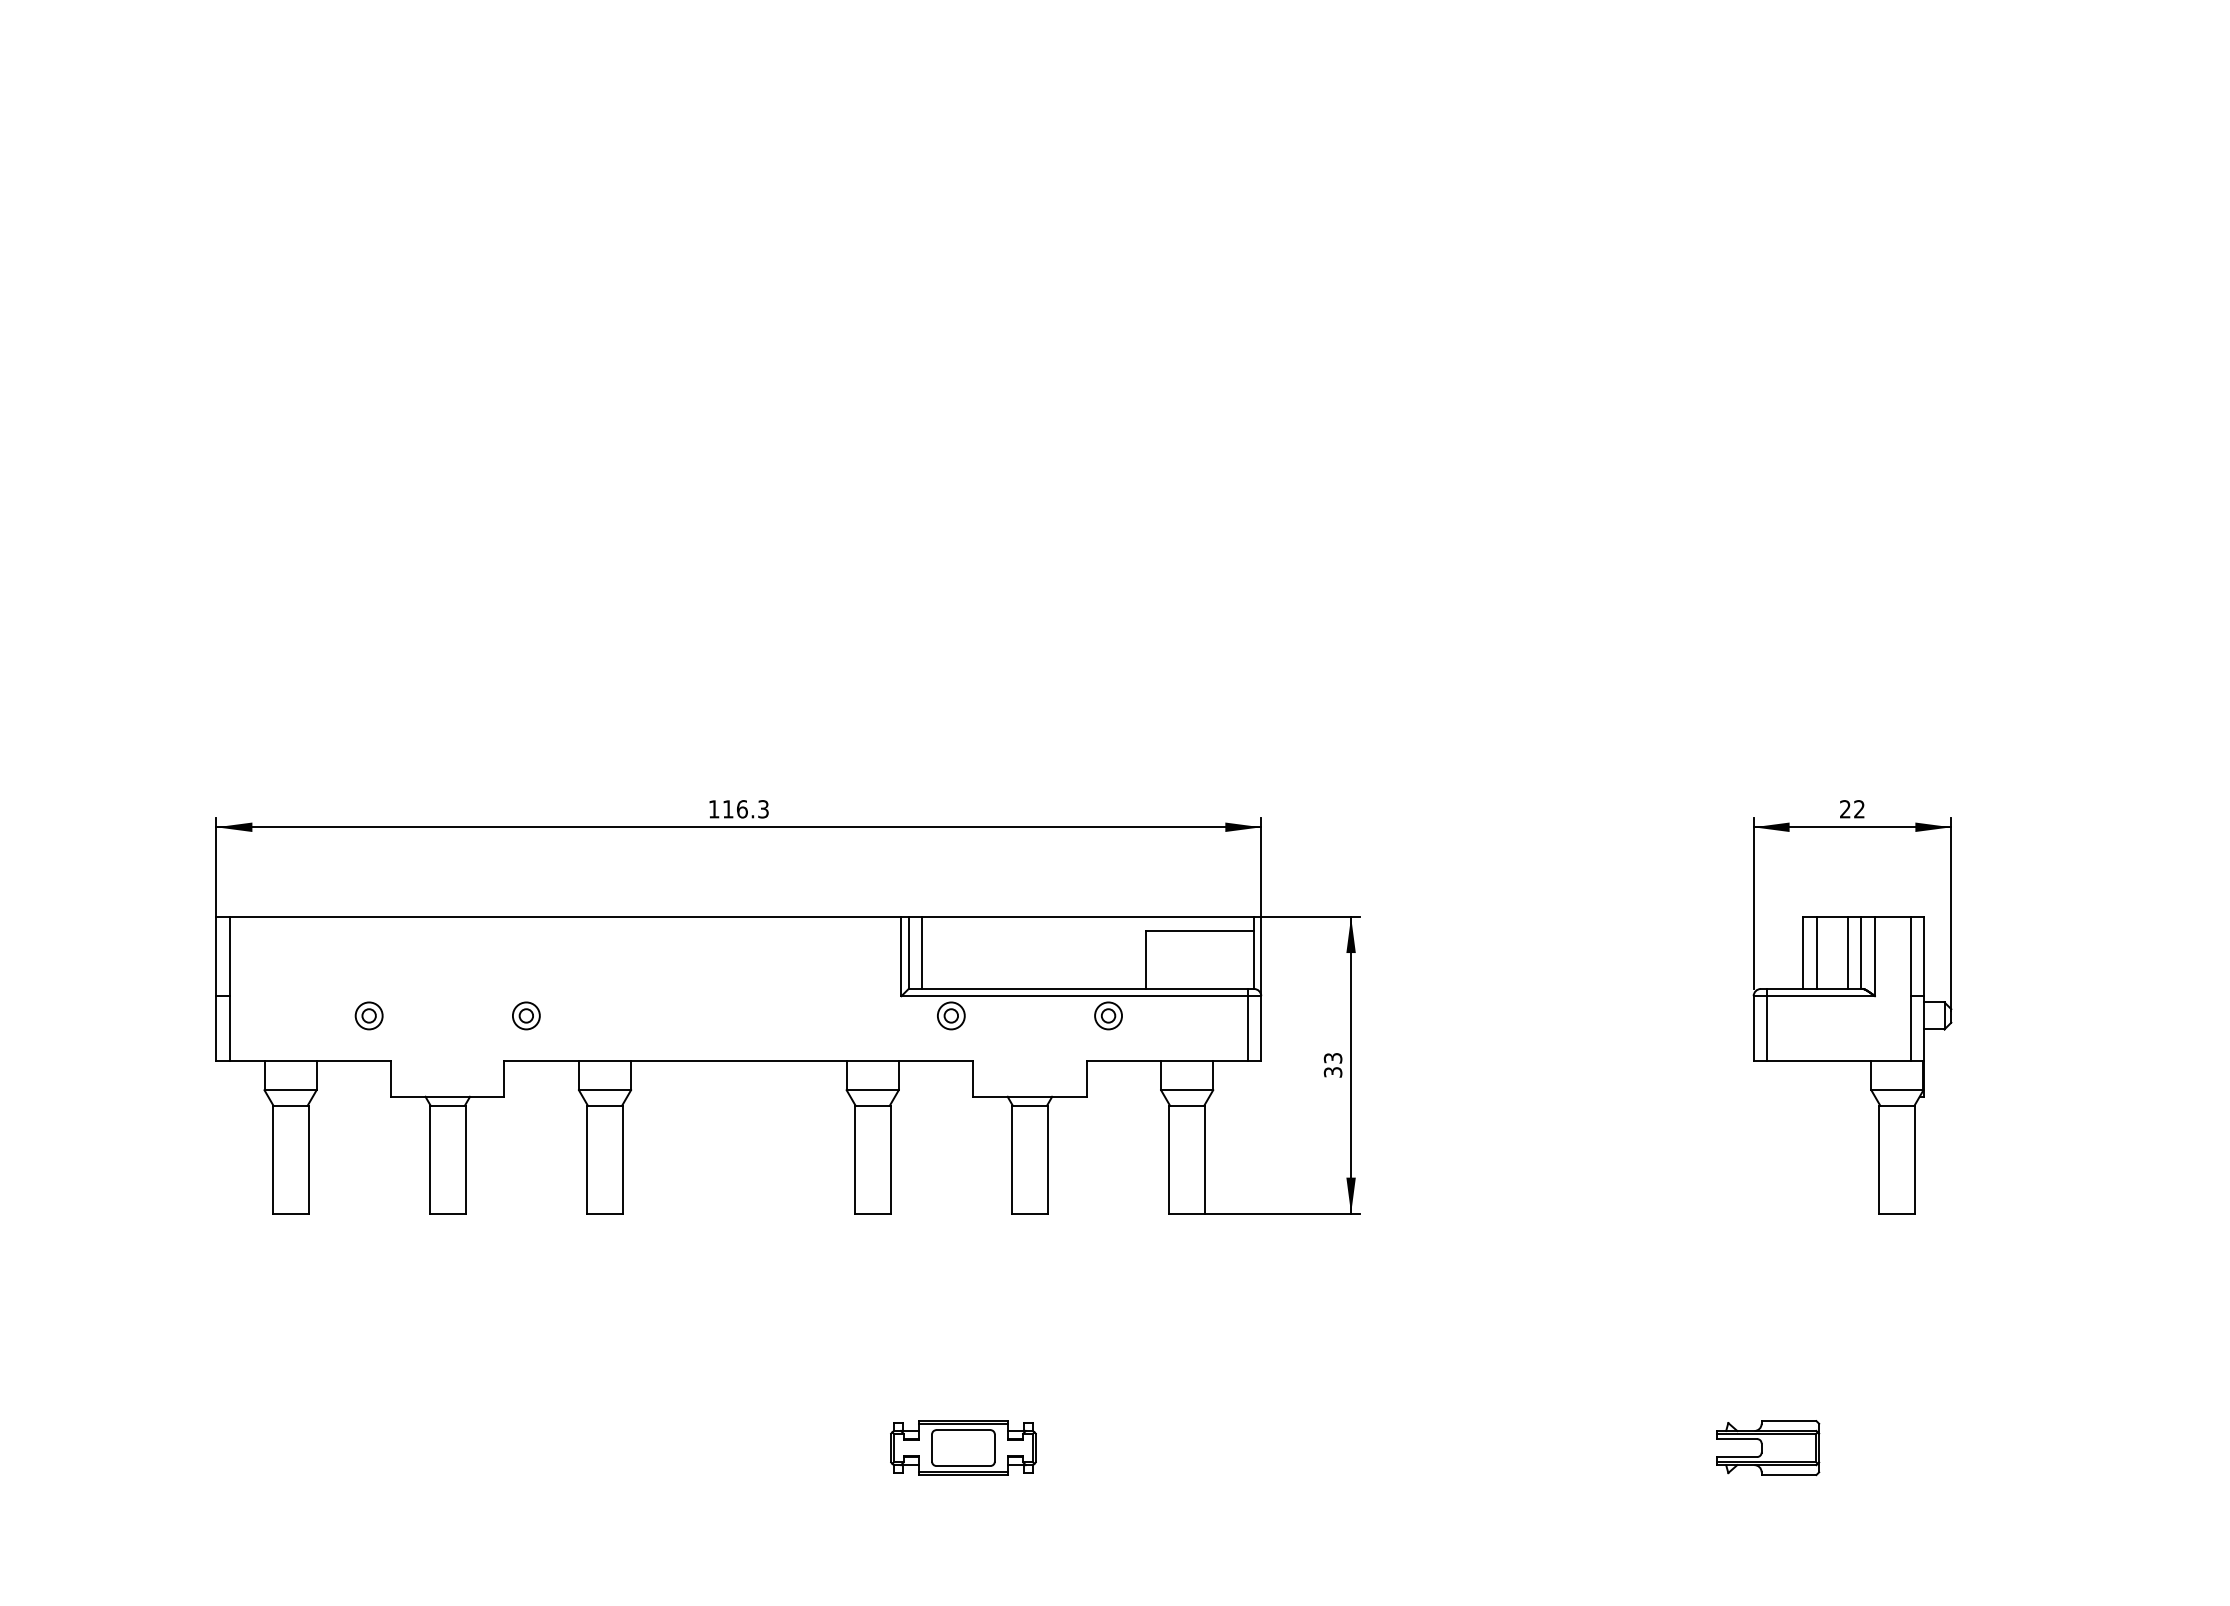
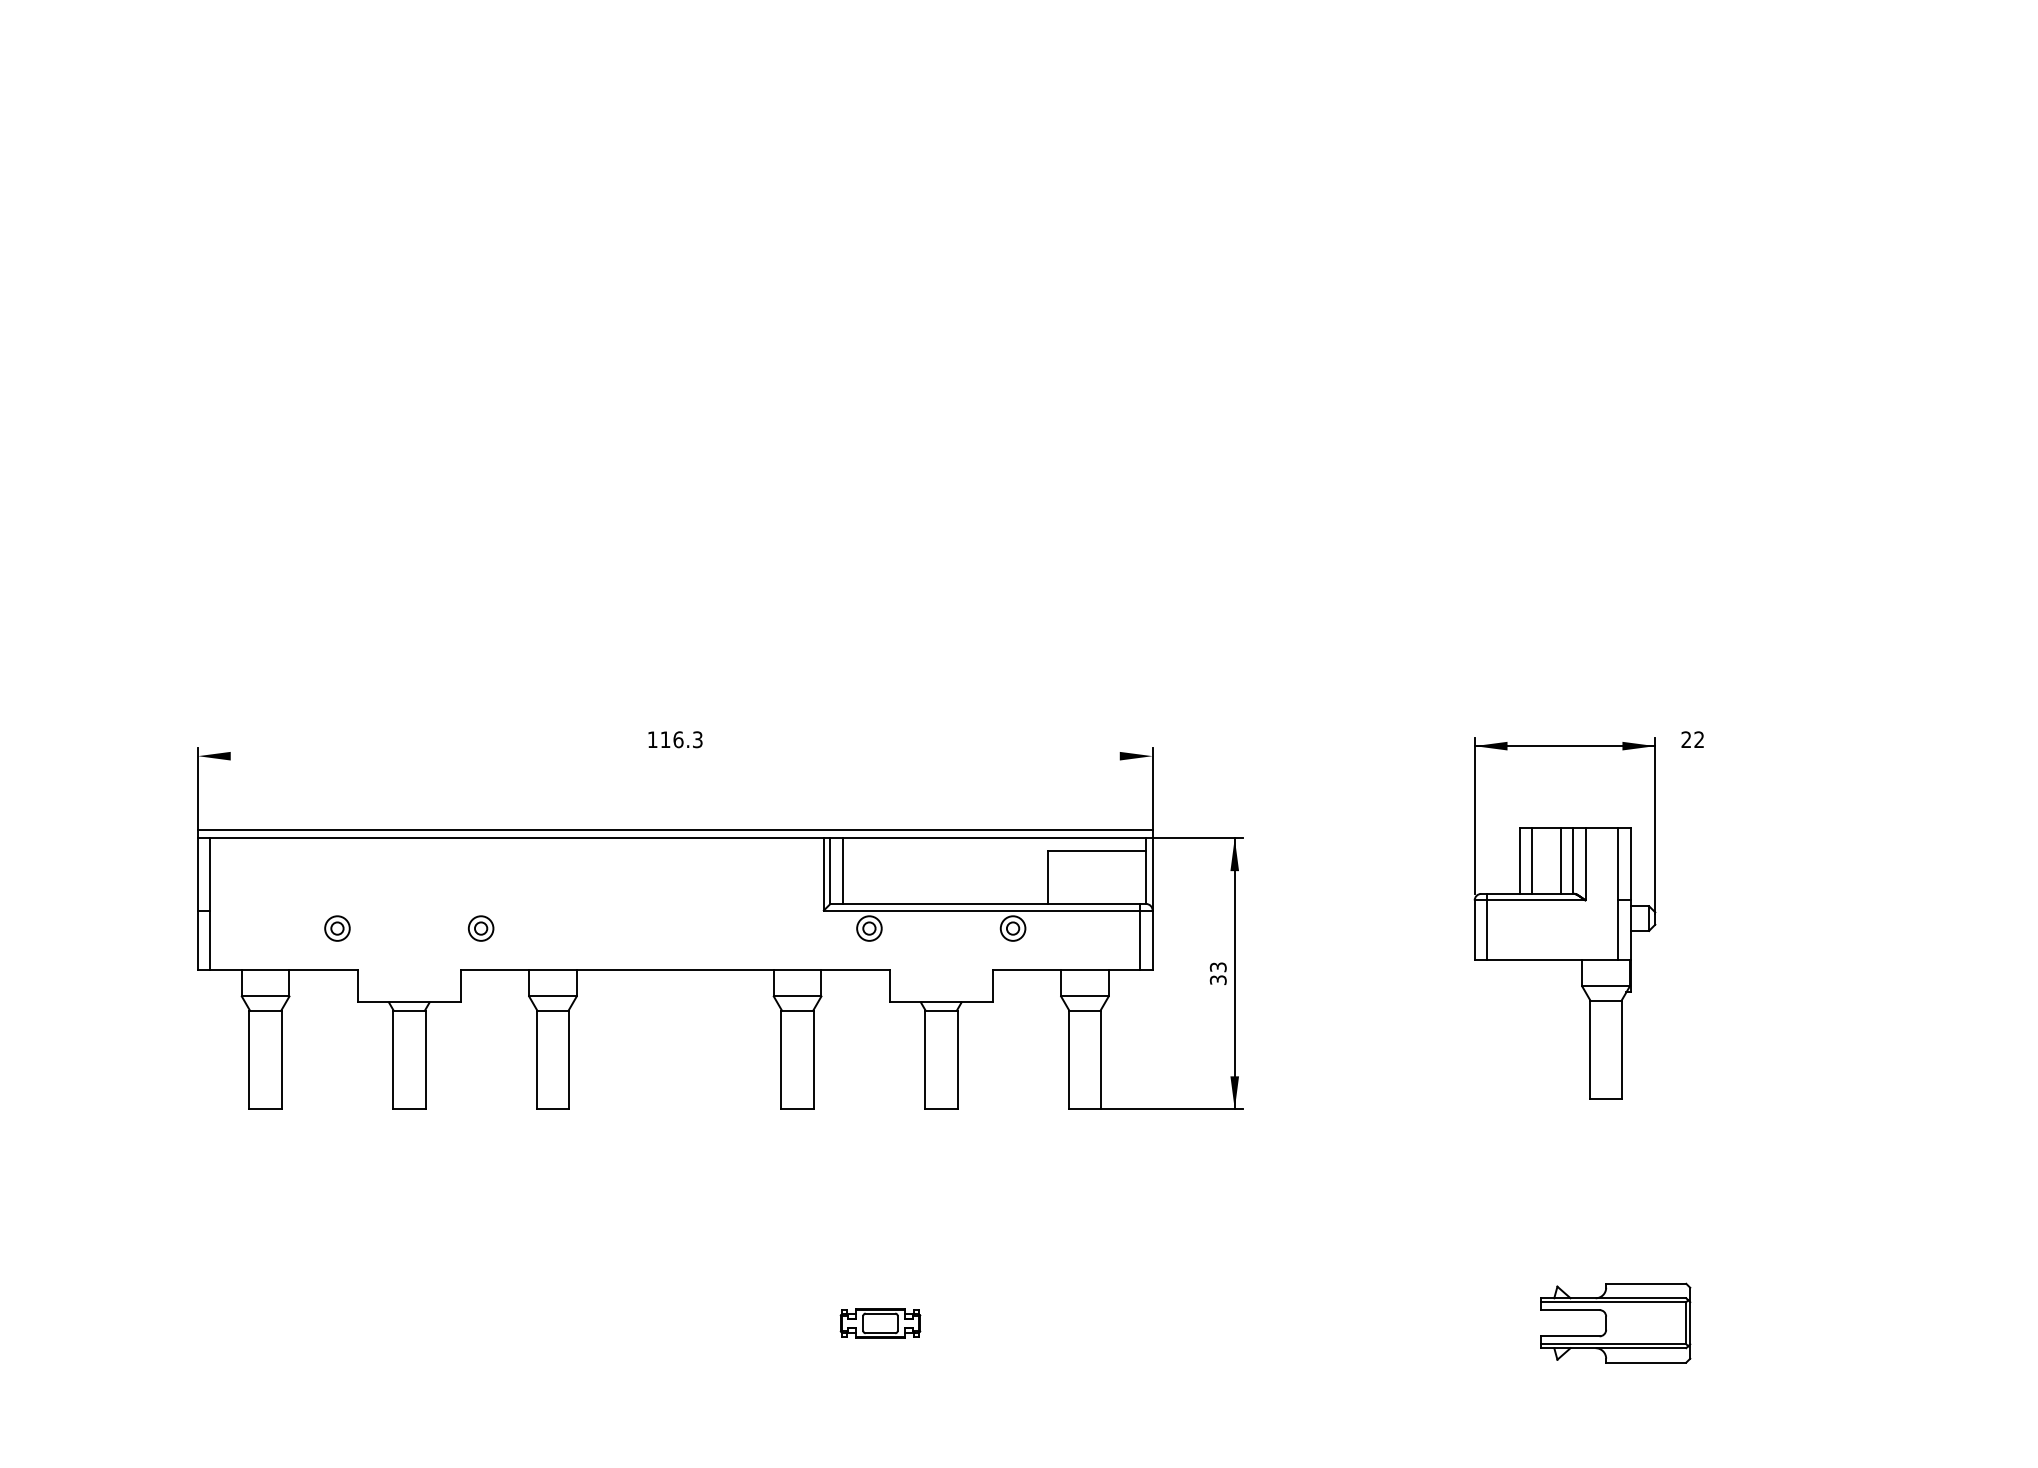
line: (738, 827) -> (674, 830), moved
part: (1852, 1015) -> (1564, 918), moved
part: (963, 1447) -> (880, 1322), size x0.6
part: (1768, 1448) -> (1616, 1323), size x1.6

